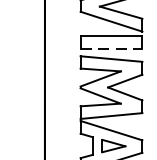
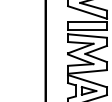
line: (113, 48) -> (88, 29), dashed -> solid

